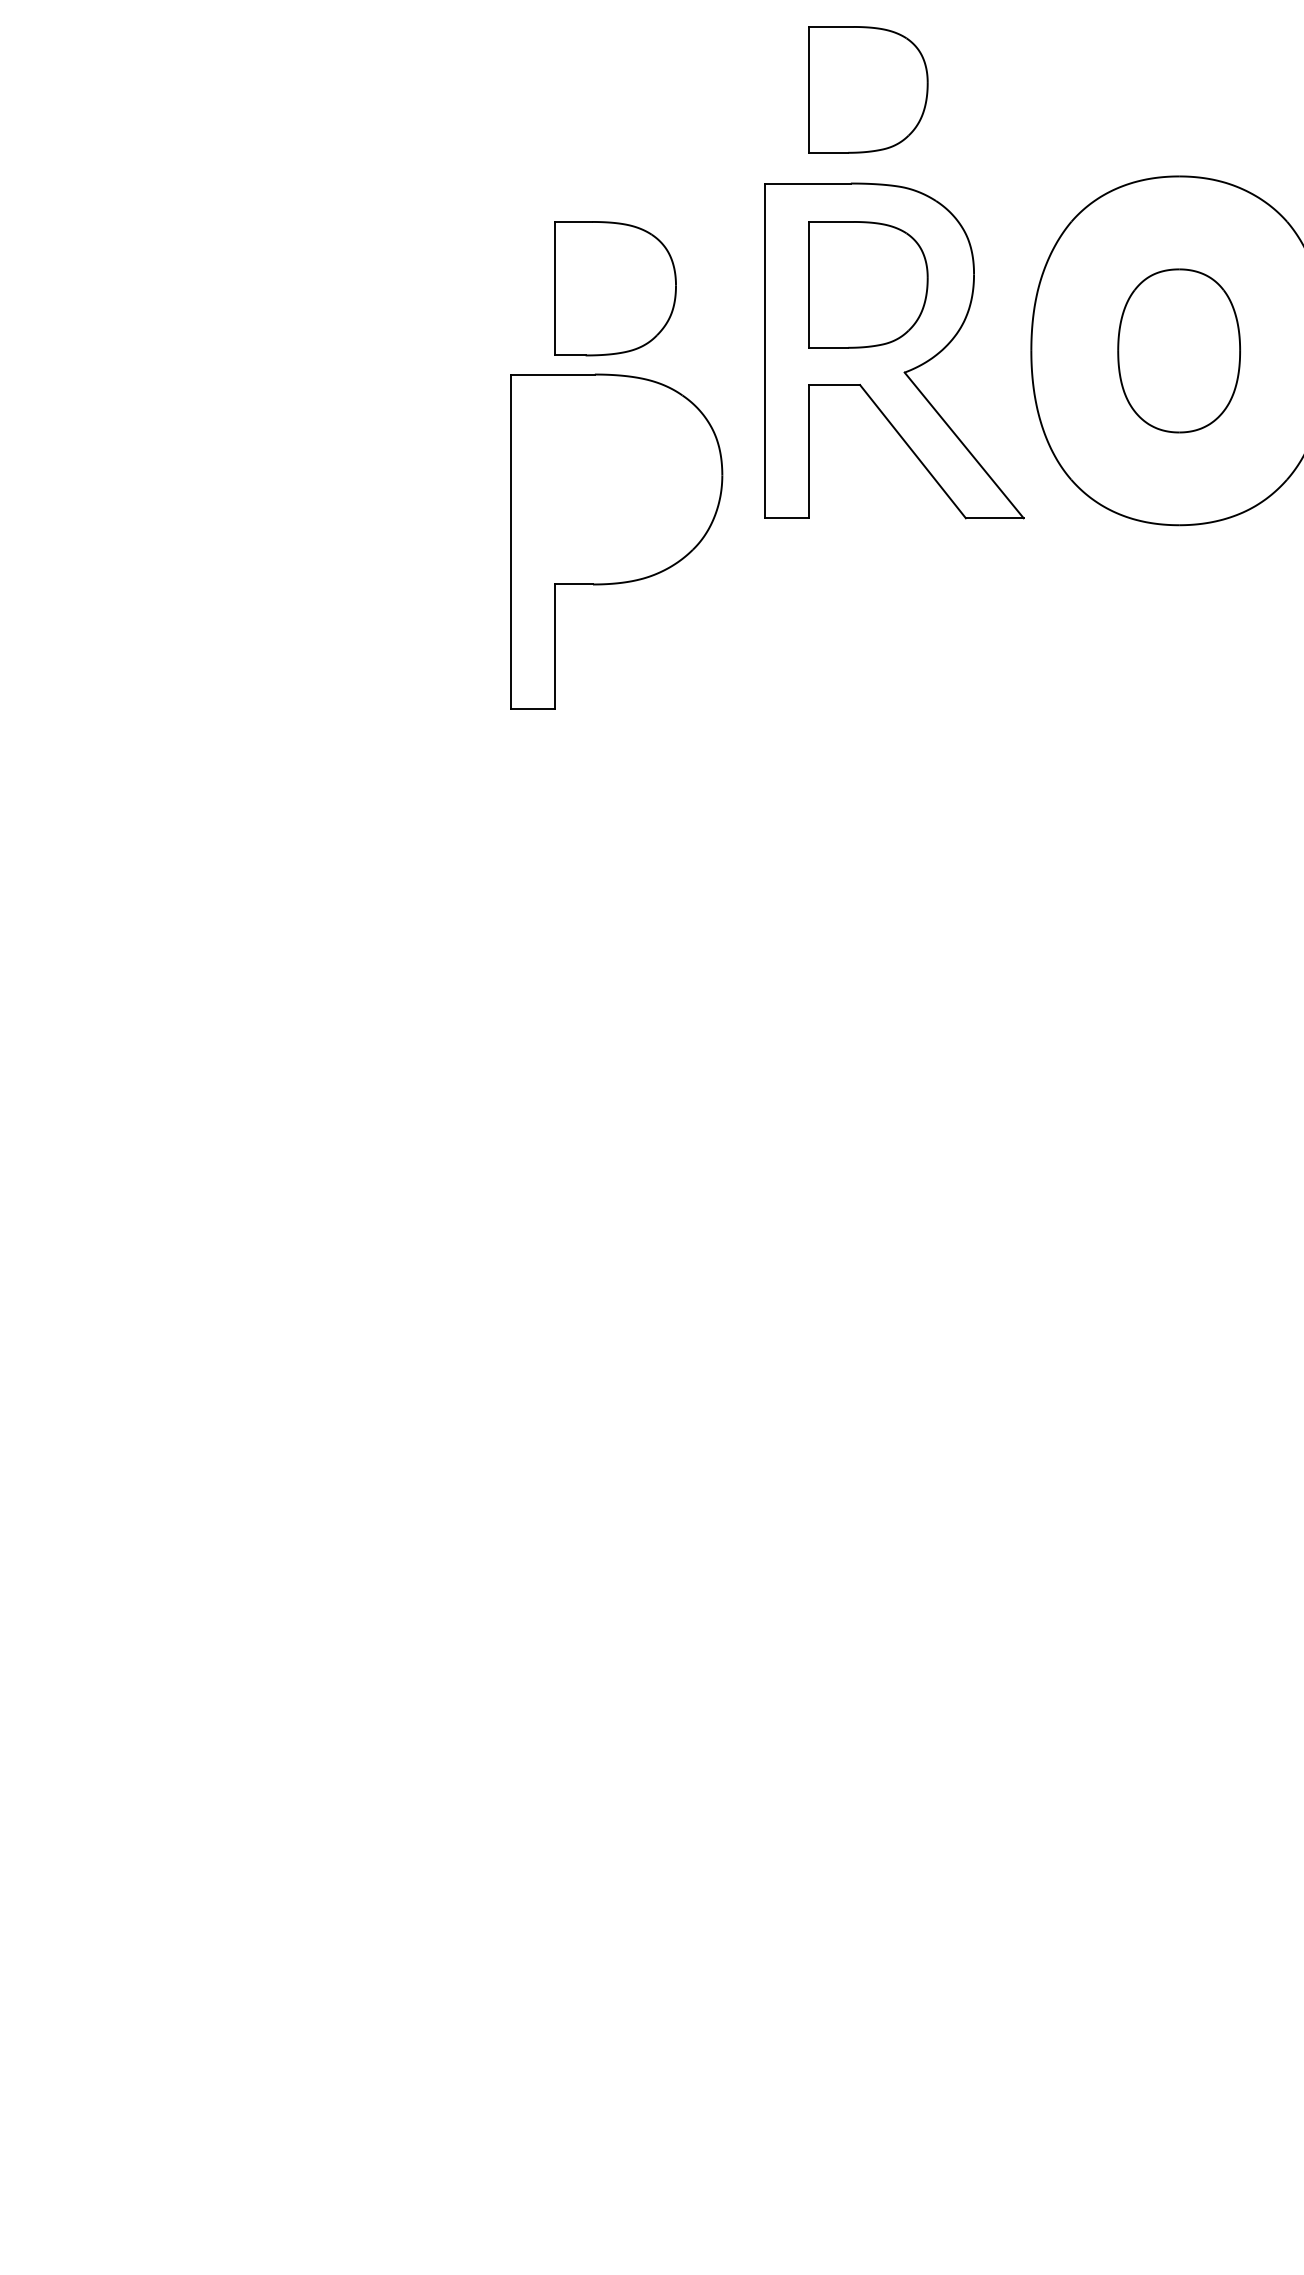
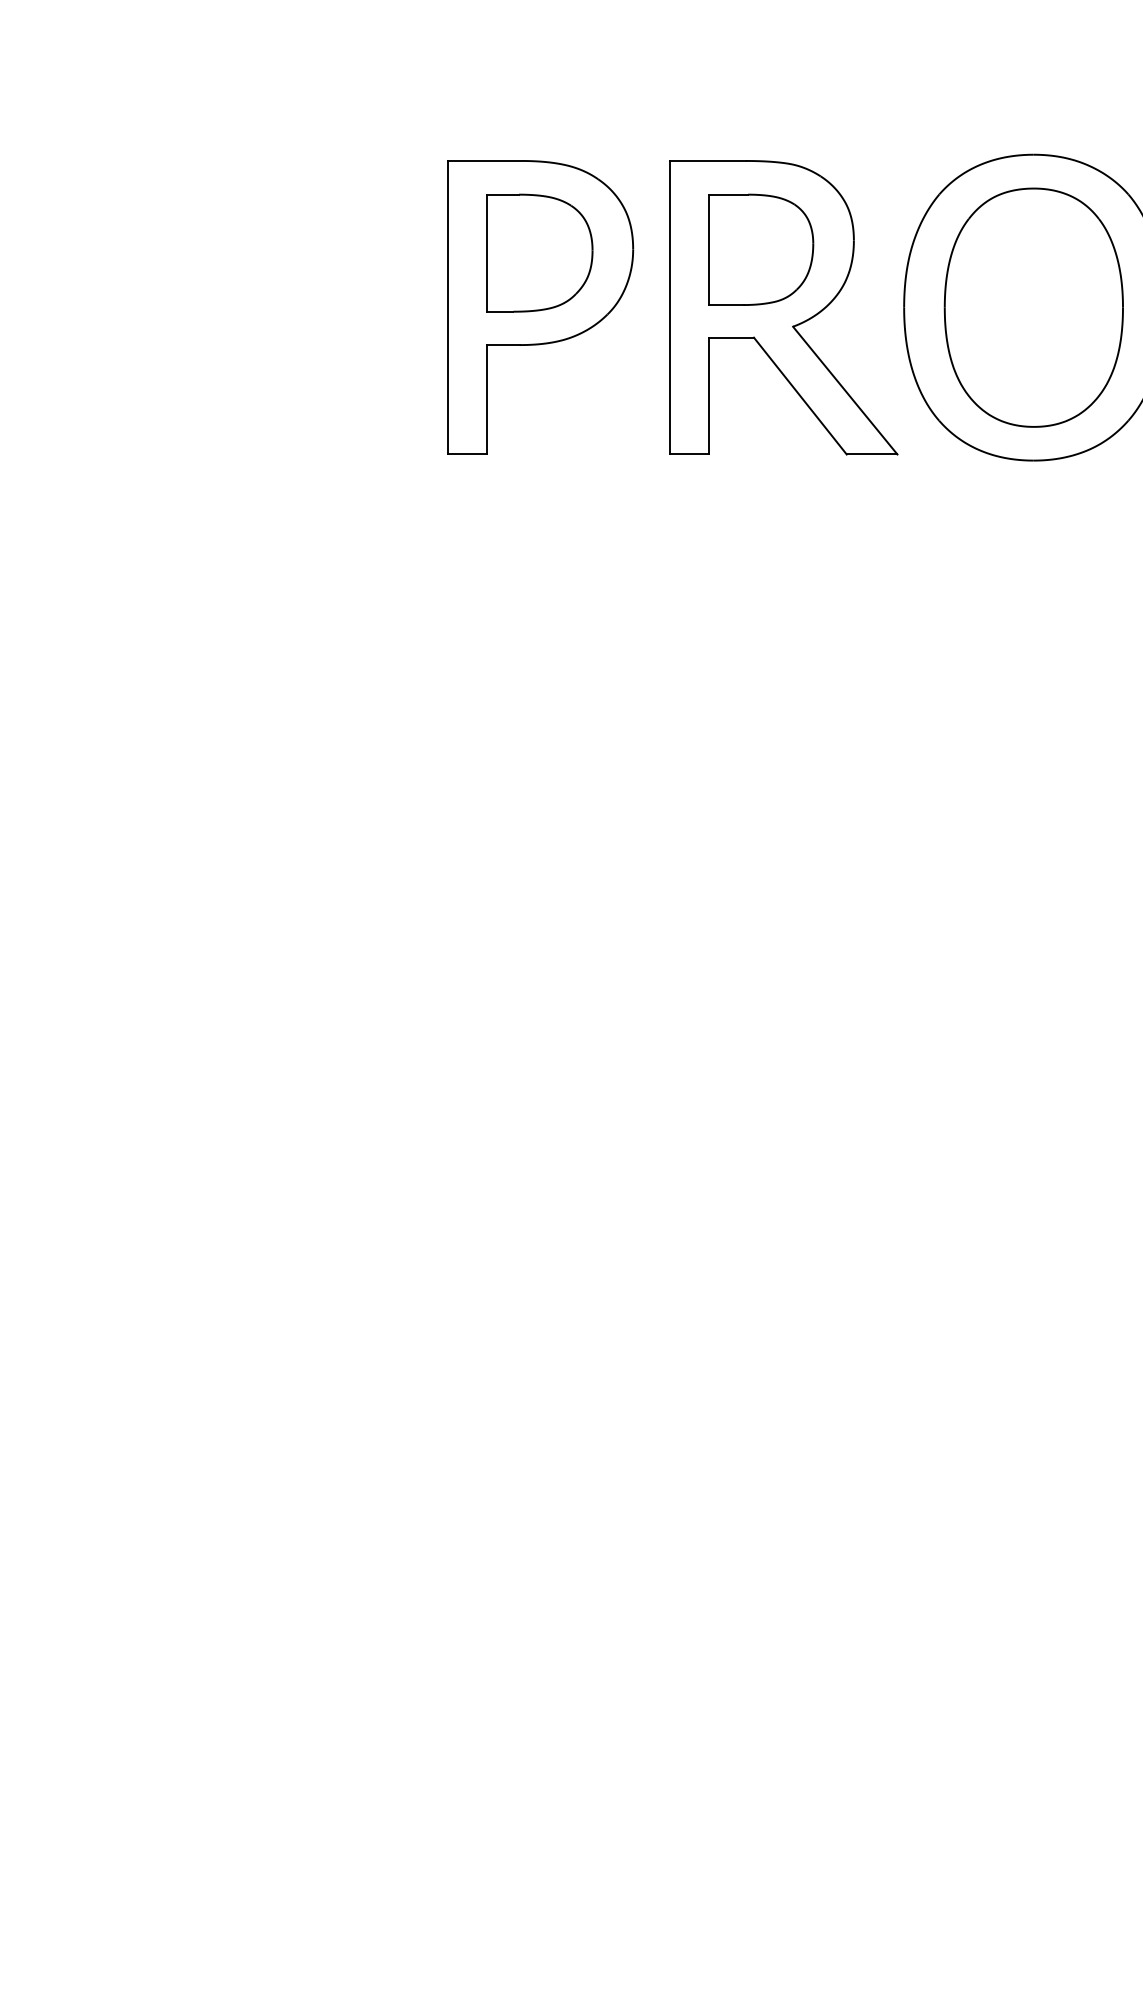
part: (868, 89) -> (761, 78), removed
part: (1178, 350) -> (1033, 307), size x1.67
part: (616, 541) -> (540, 307), moved

